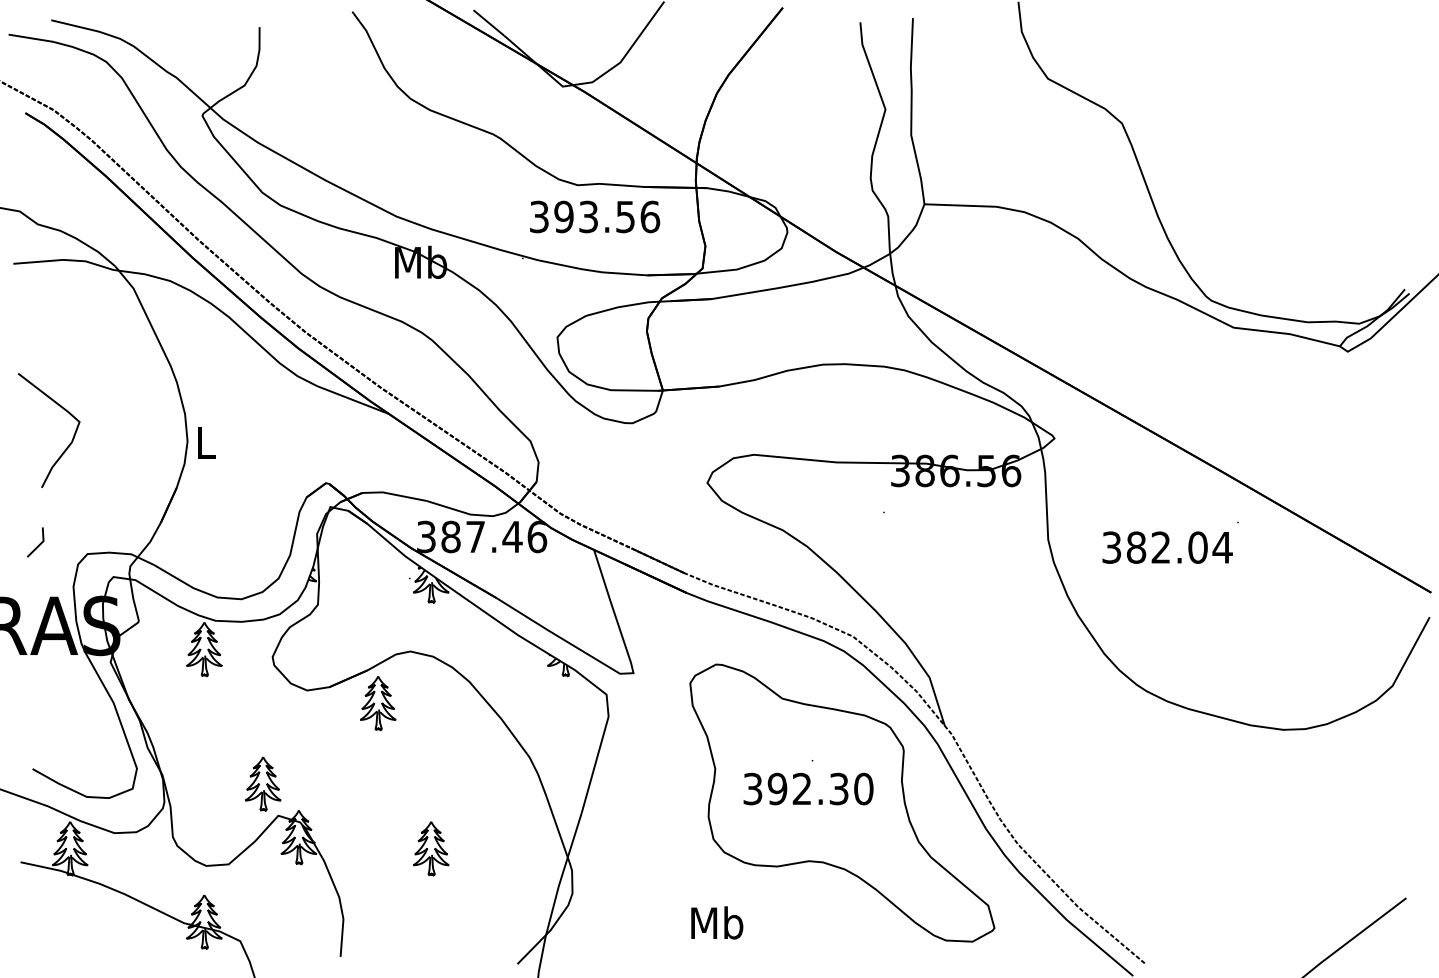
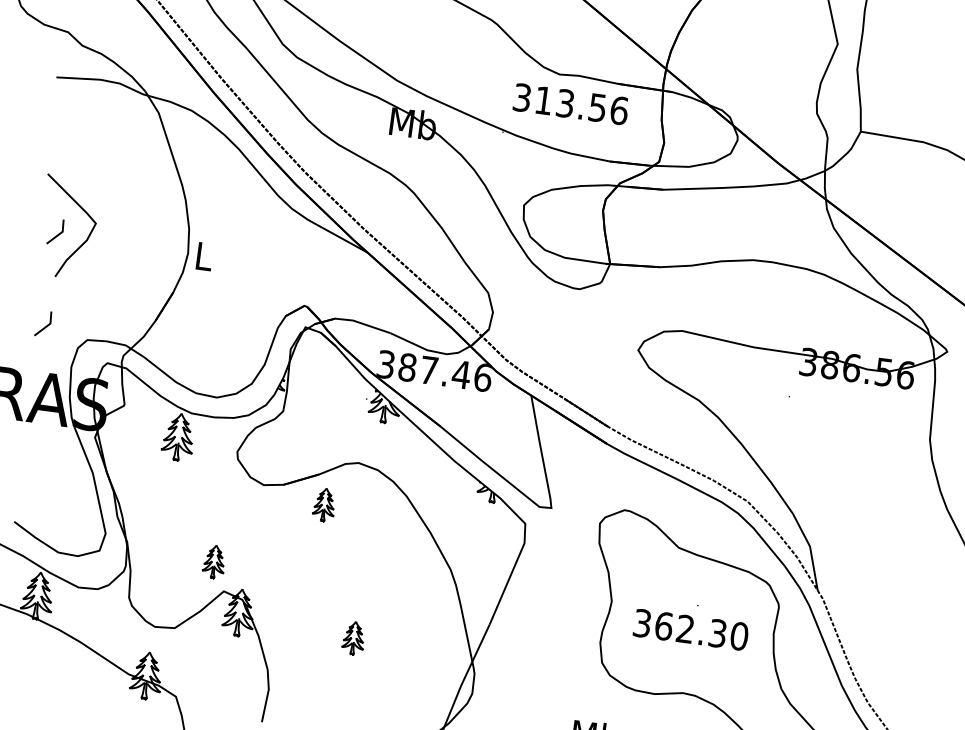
text: (563, 216) -> (543, 100), 393.56 -> 313.56
line: (38, 439) -> (57, 234), added
part: (378, 703) -> (324, 504), size x0.7
part: (263, 783) -> (214, 561), size x0.7
text: (777, 788) -> (663, 625), 392.30 -> 362.30
part: (431, 848) -> (354, 637), size x0.7

